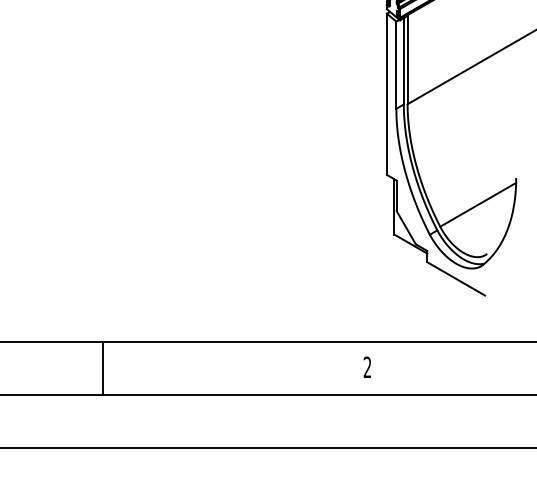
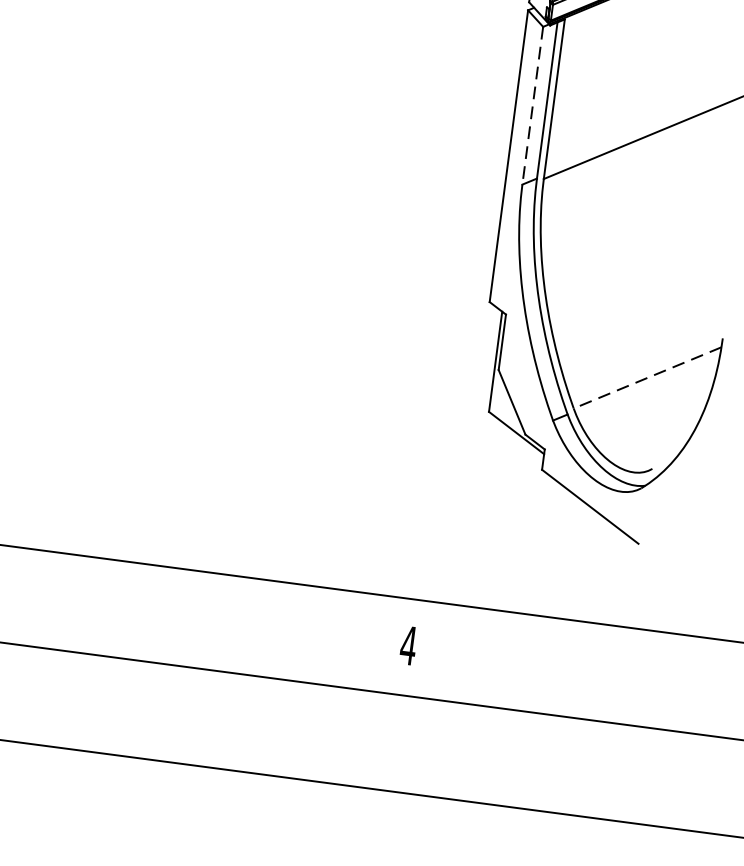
line: (396, 65) -> (532, 106), solid -> dashed
line: (478, 204) -> (648, 377), solid -> dashed
text: (367, 366) -> (408, 644), 2 -> 4

